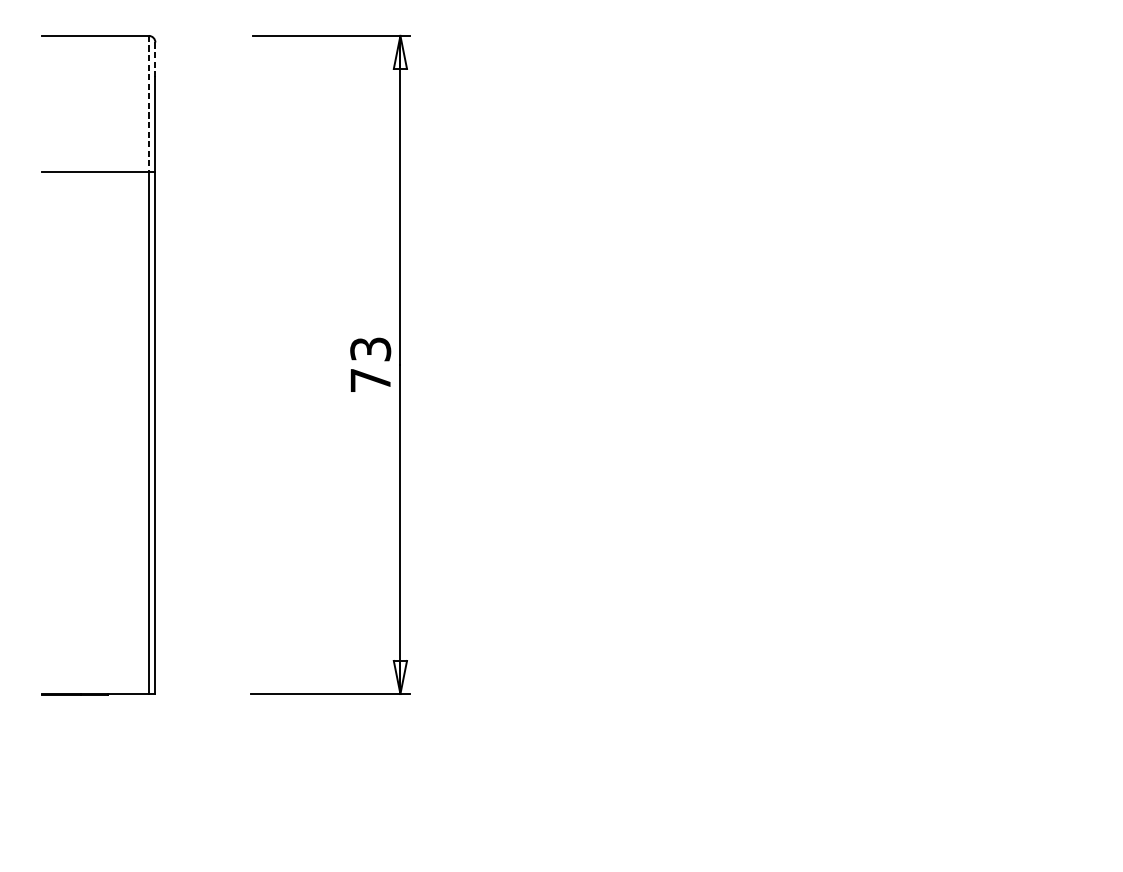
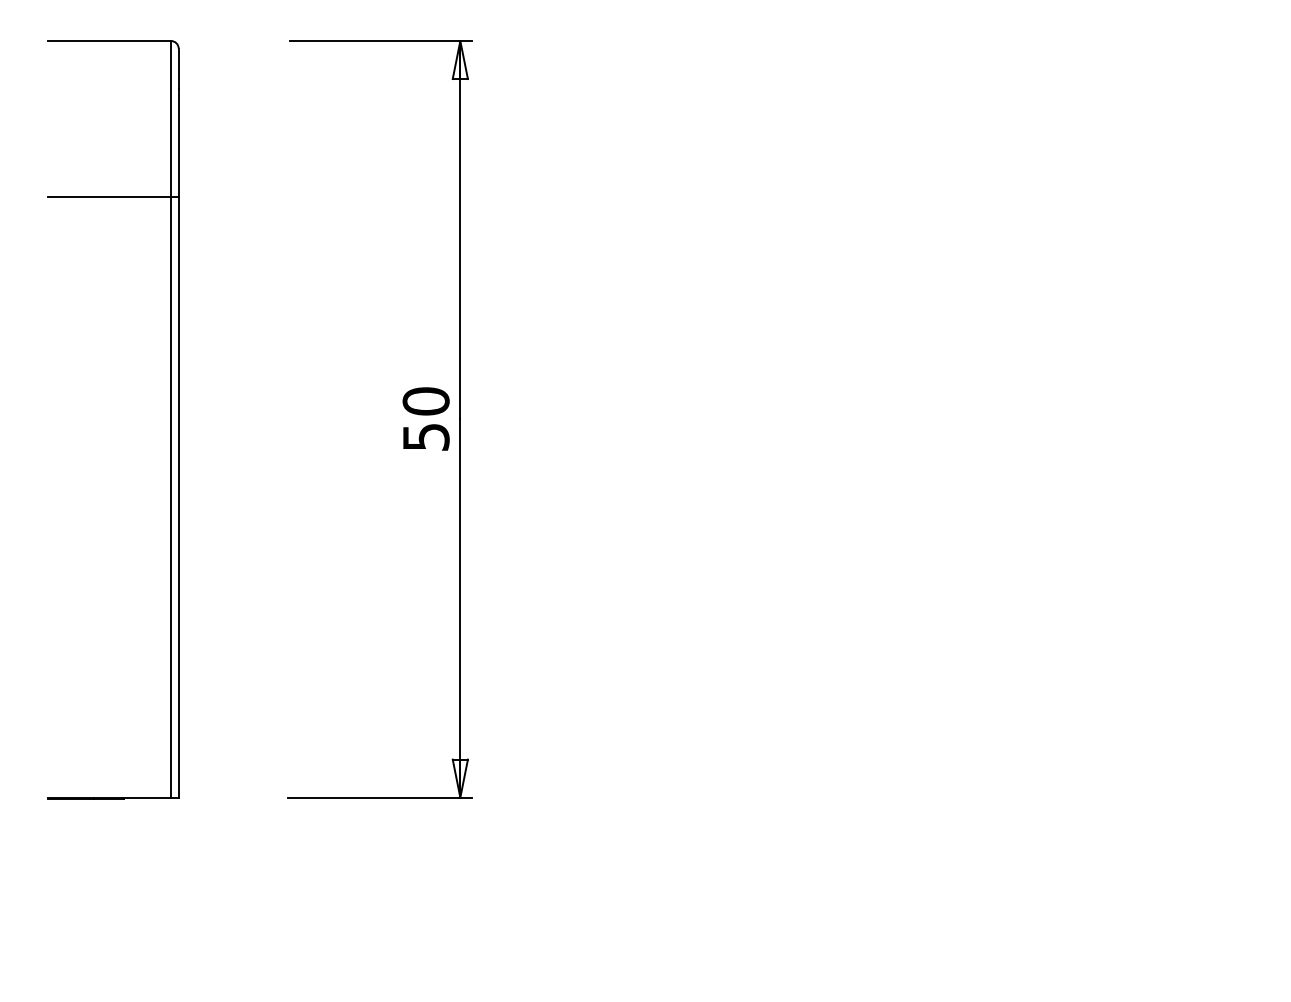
line: (155, 59) -> (178, 68), dashed -> solid
line: (149, 104) -> (171, 119), dashed -> solid
text: (370, 364) -> (425, 418), 73 -> 50

